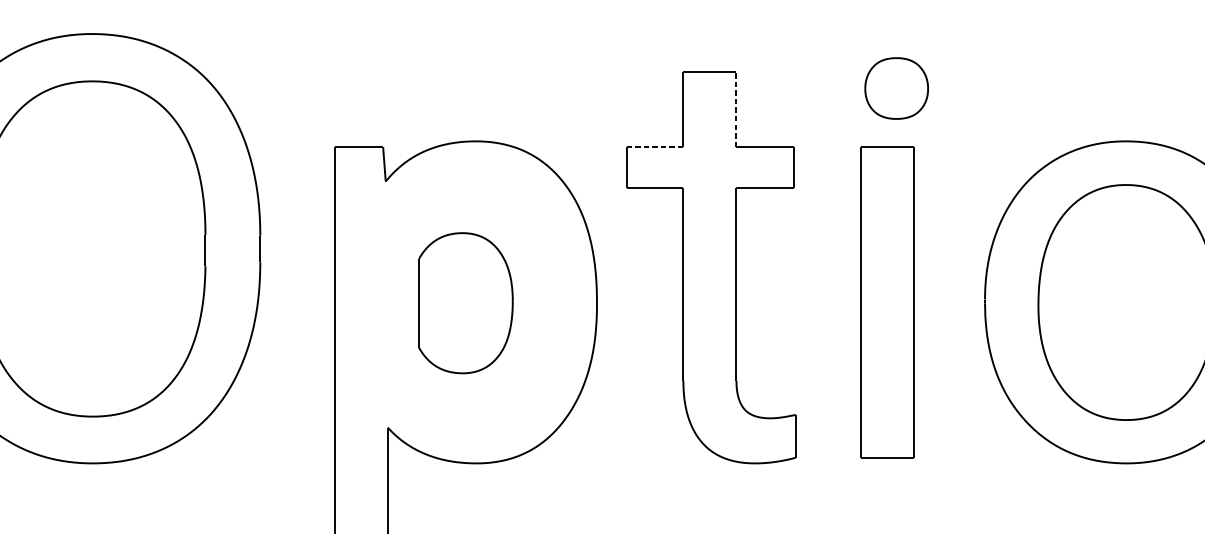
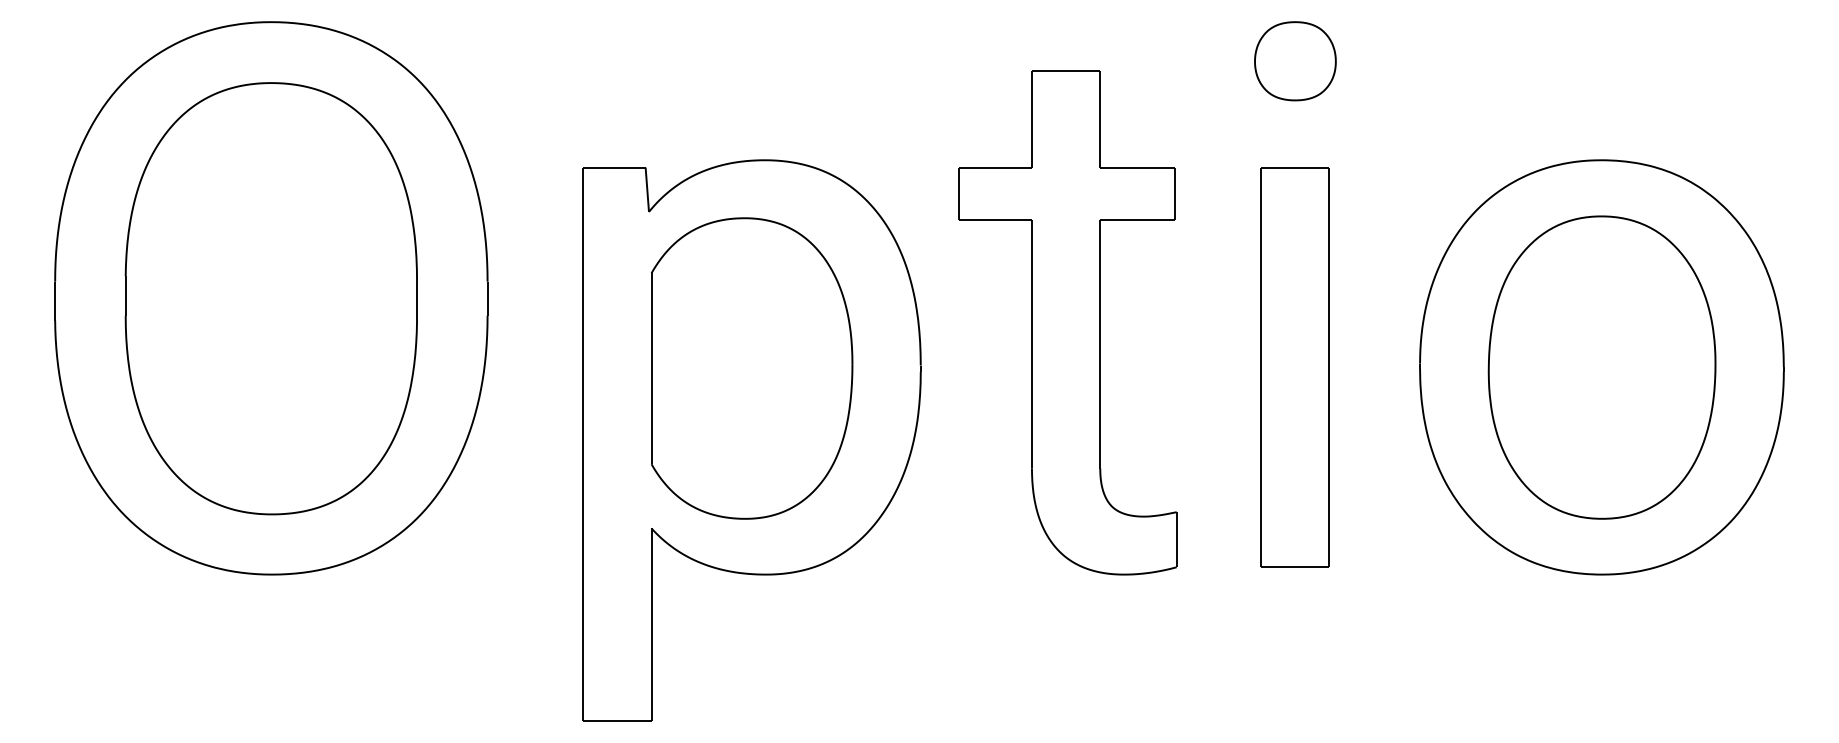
part: (896, 88) -> (1295, 61), moved
line: (736, 108) -> (1100, 118), dashed -> solid
line: (655, 147) -> (995, 167), dashed -> solid
part: (466, 303) -> (752, 368), size x1.67

